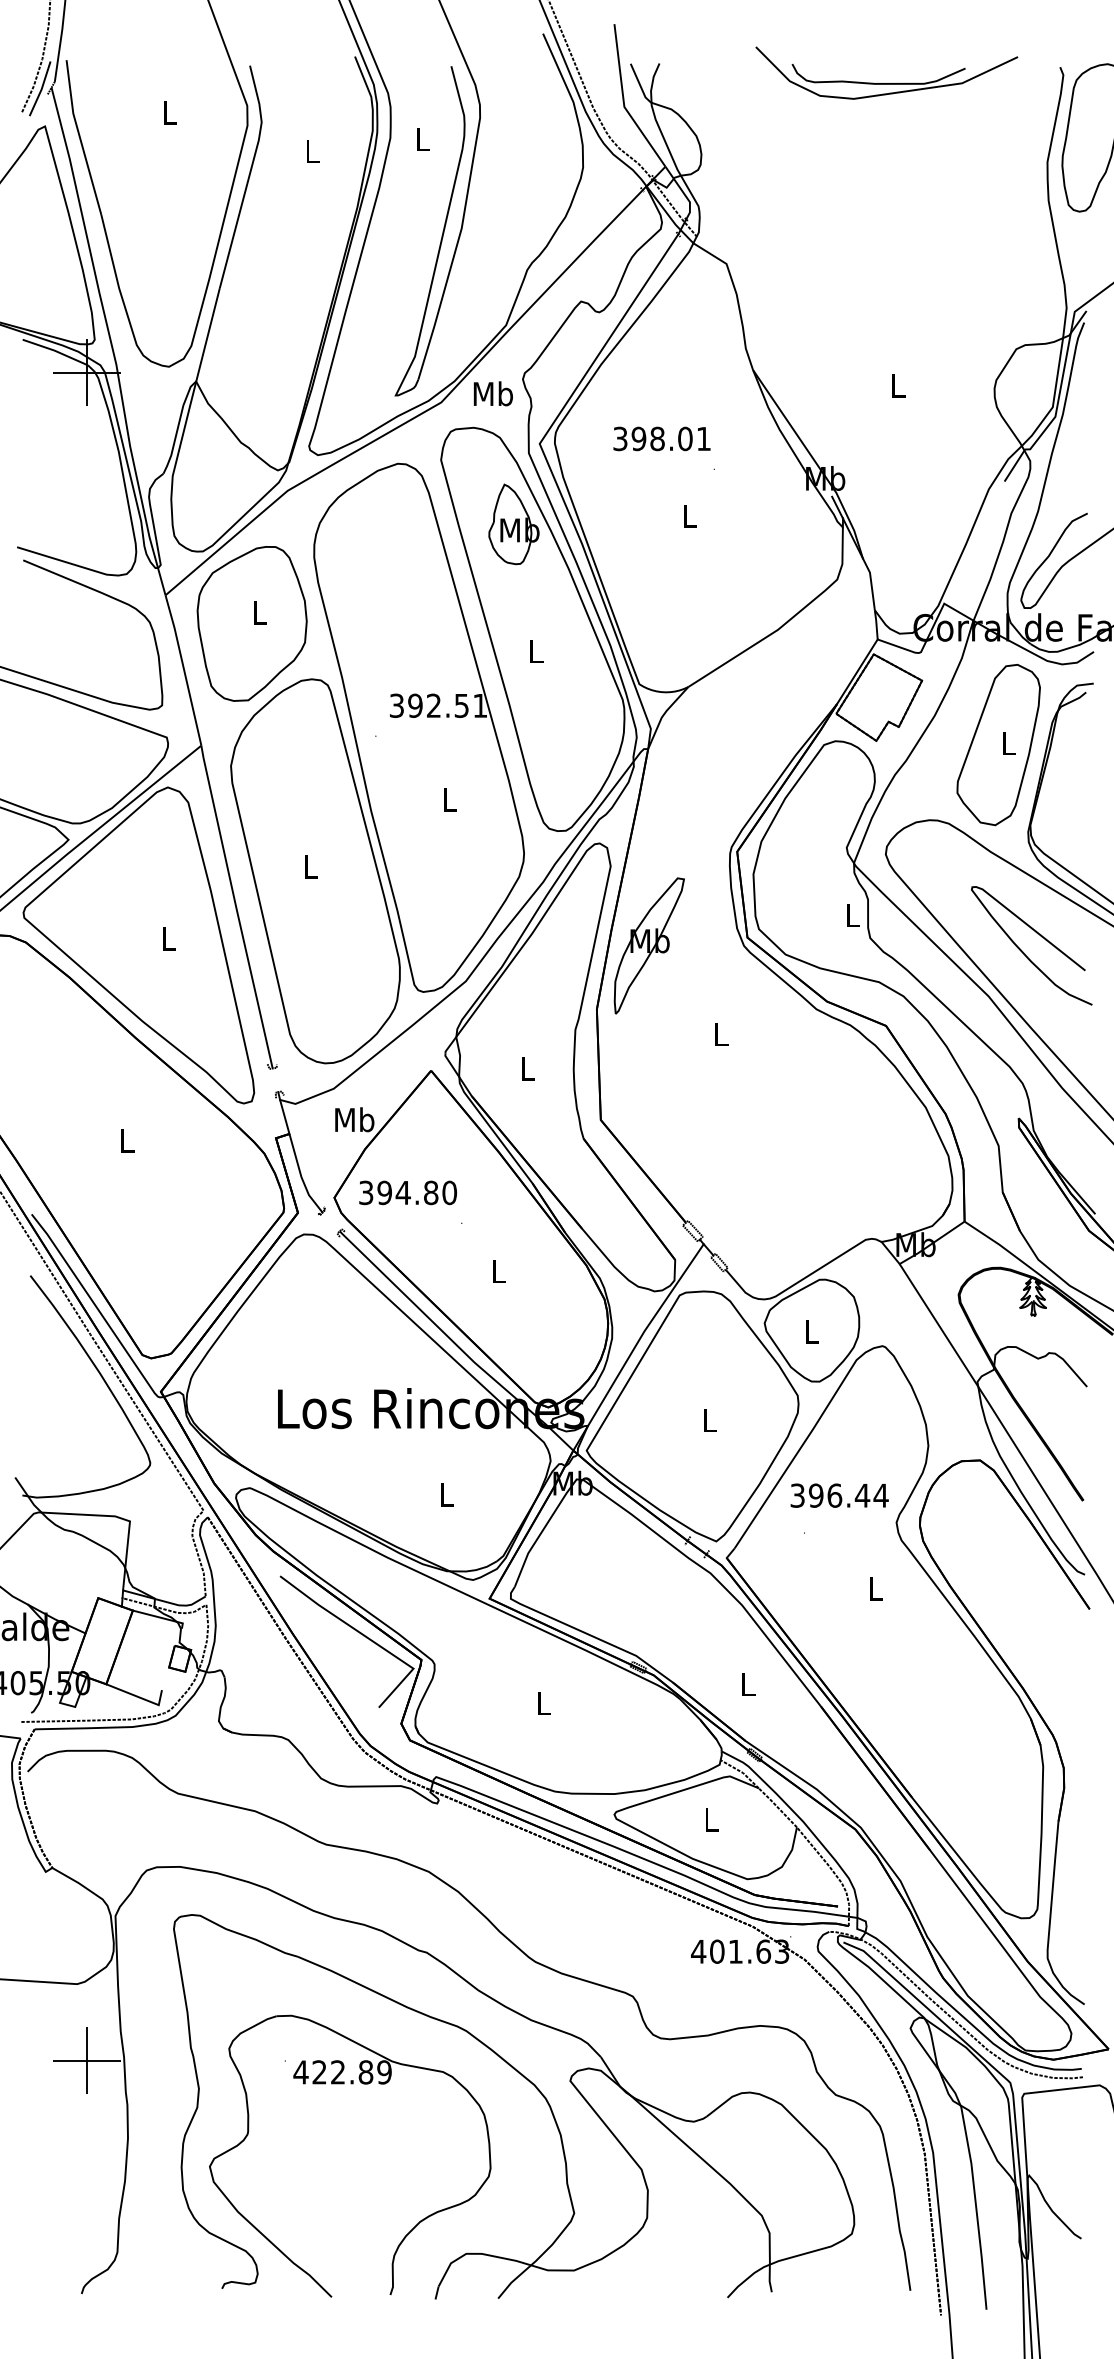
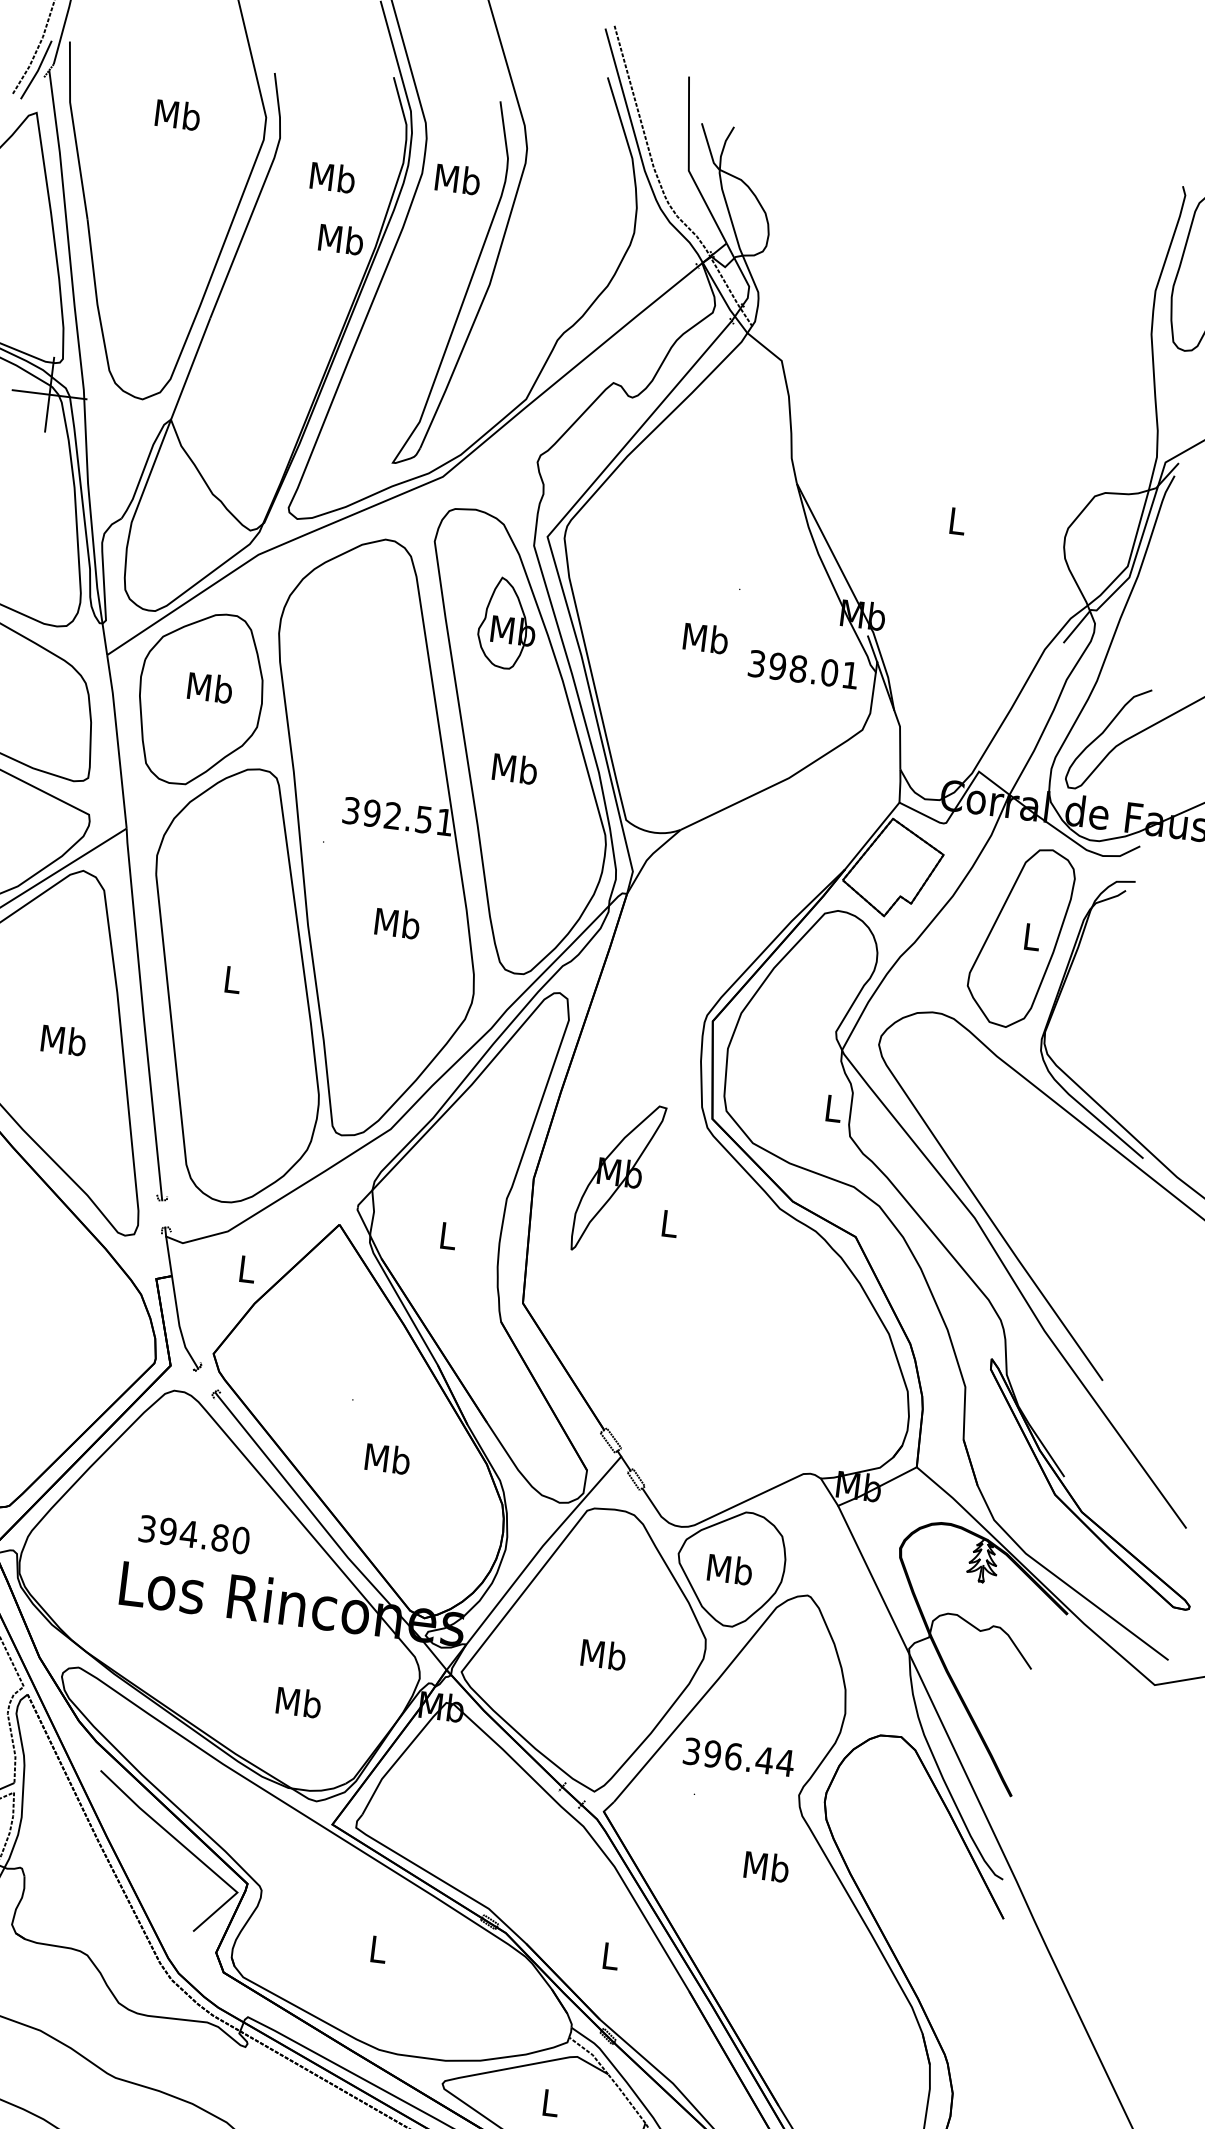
part: (886, 83) -> (985, 180), removed
text: (169, 112) -> (178, 114), L -> Mb
text: (422, 138) -> (458, 178), L -> Mb
text: (311, 150) -> (332, 176), L -> Mb
text: (492, 393) -> (340, 238), moved
text: (661, 438) -> (803, 669), moved
text: (689, 515) -> (705, 637), L -> Mb
text: (259, 612) -> (210, 687), L -> Mb
text: (535, 650) -> (514, 767), L -> Mb
text: (449, 799) -> (397, 923), L -> Mb
text: (168, 938) -> (63, 1040), L -> Mb
part: (648, 945) -> (617, 1177), moved
curve: (1024, 952) -> (1020, 1173), removed
text: (354, 1119) -> (246, 1268), Mb -> L
text: (407, 1192) -> (193, 1534), moved
text: (498, 1270) -> (387, 1457), L -> Mb
text: (811, 1331) -> (730, 1569), L -> Mb
text: (709, 1419) -> (603, 1653), L -> Mb
text: (446, 1494) -> (298, 1701), L -> Mb
text: (875, 1588) -> (766, 1866), L -> Mb

